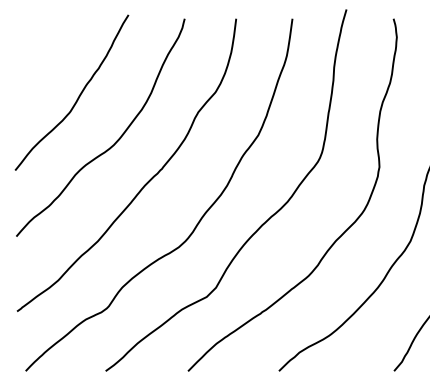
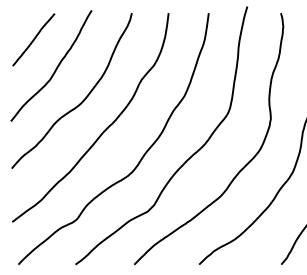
curve: (47, 56) -> (33, 40), added

